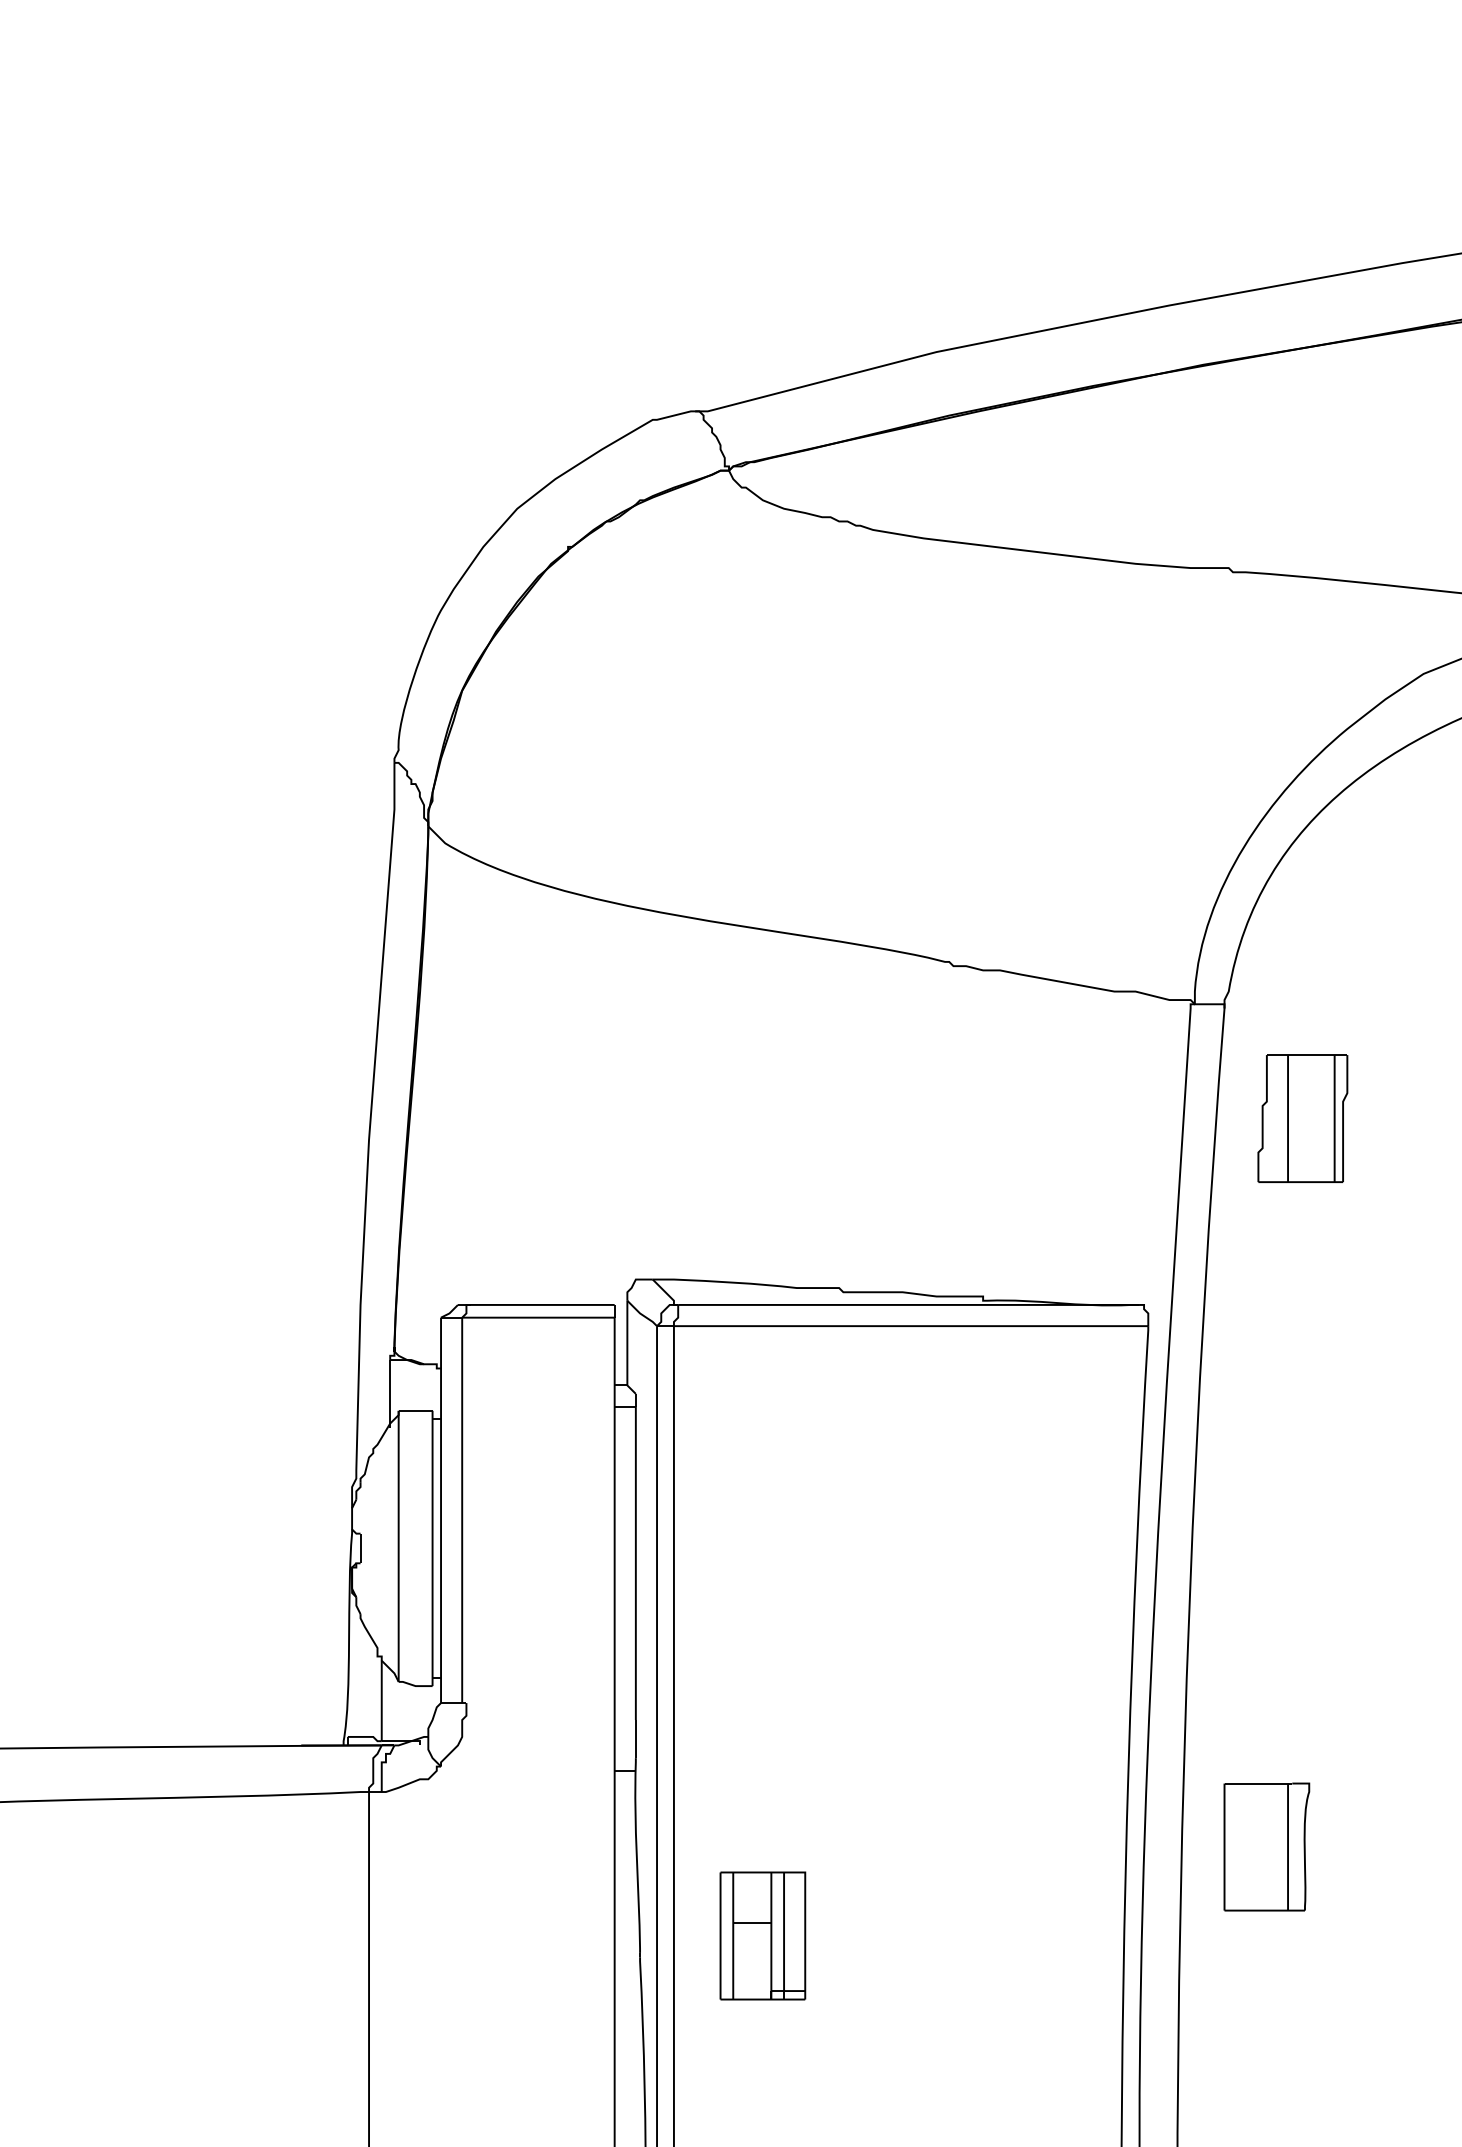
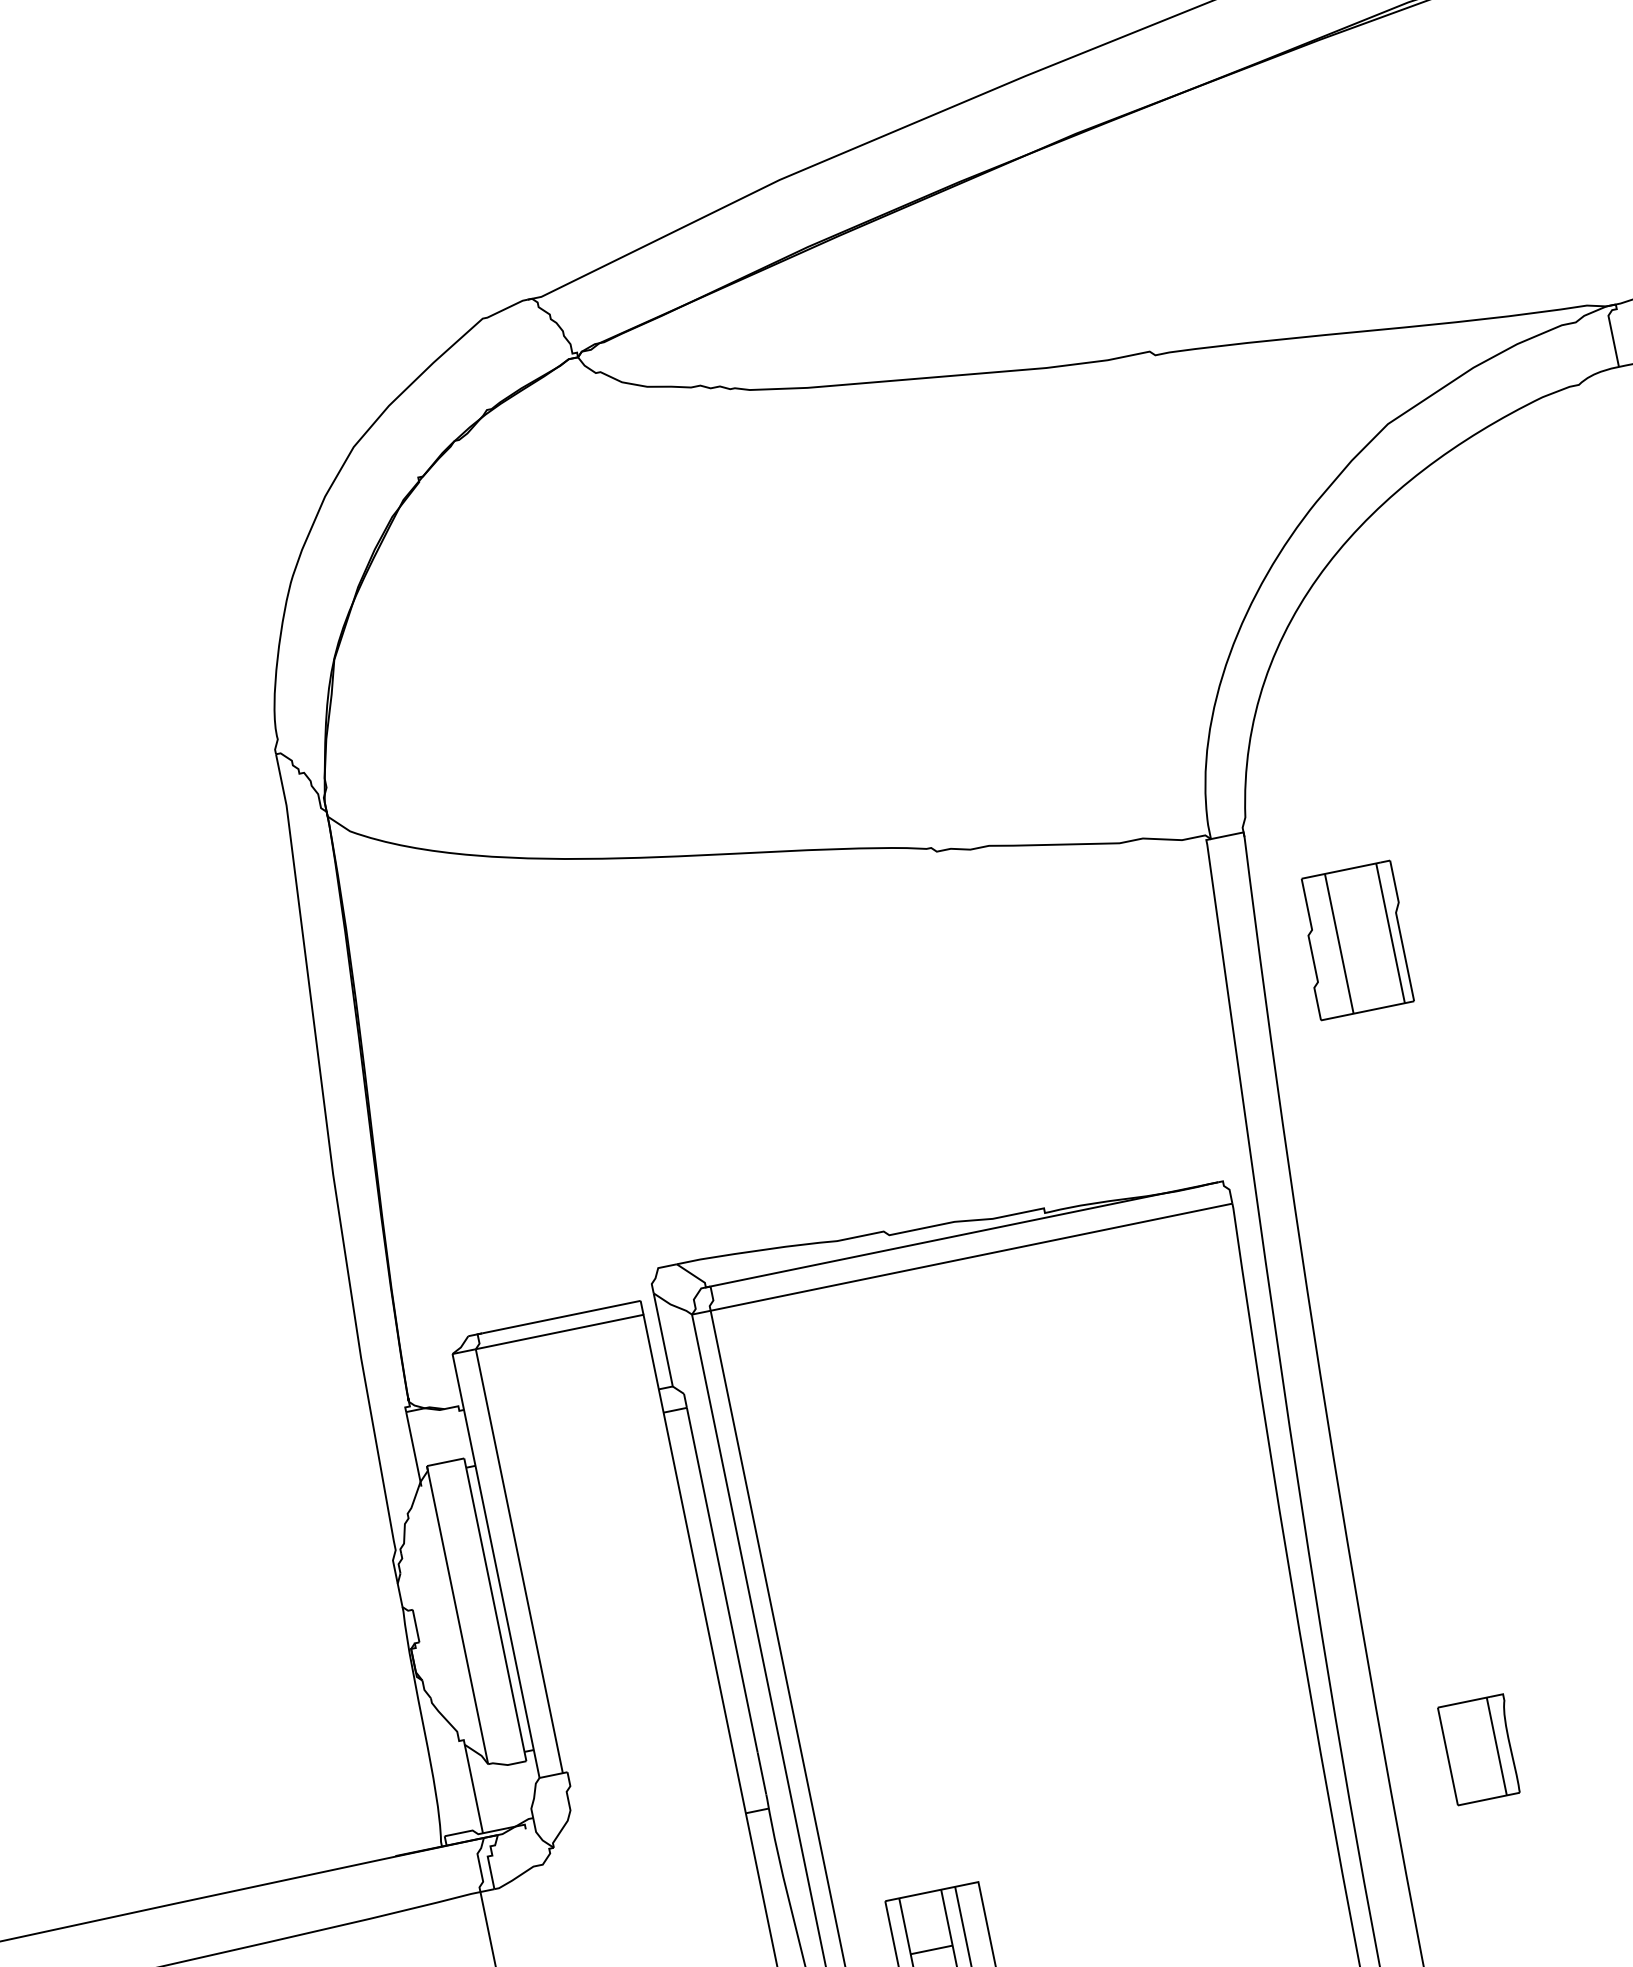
part: (1266, 1846) -> (1479, 1749), size x0.7

